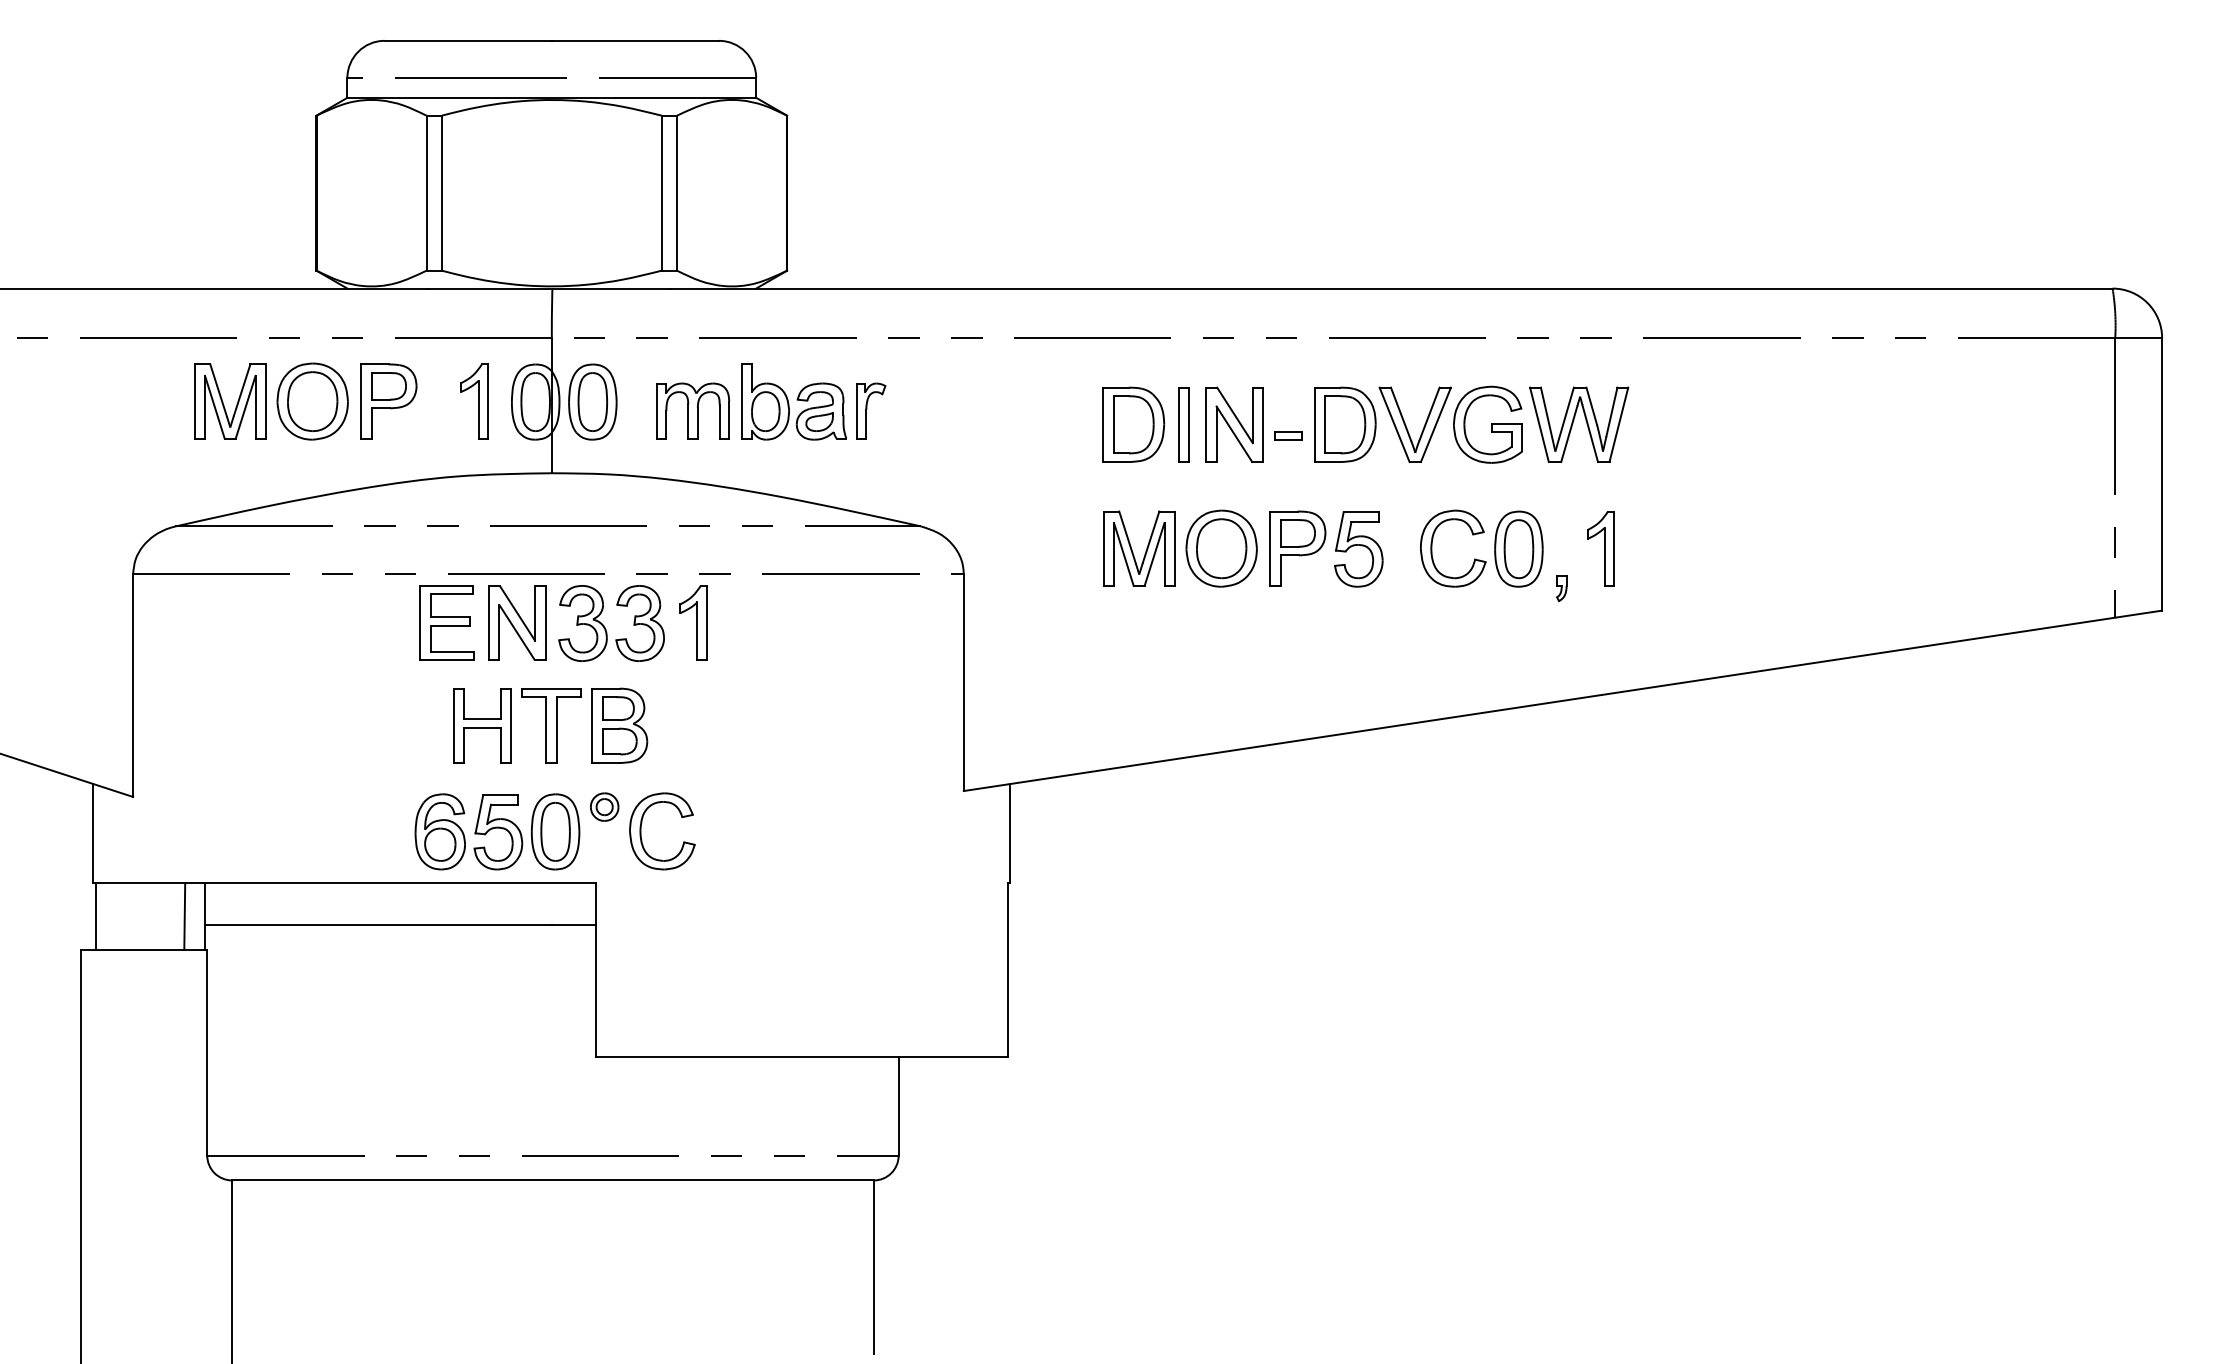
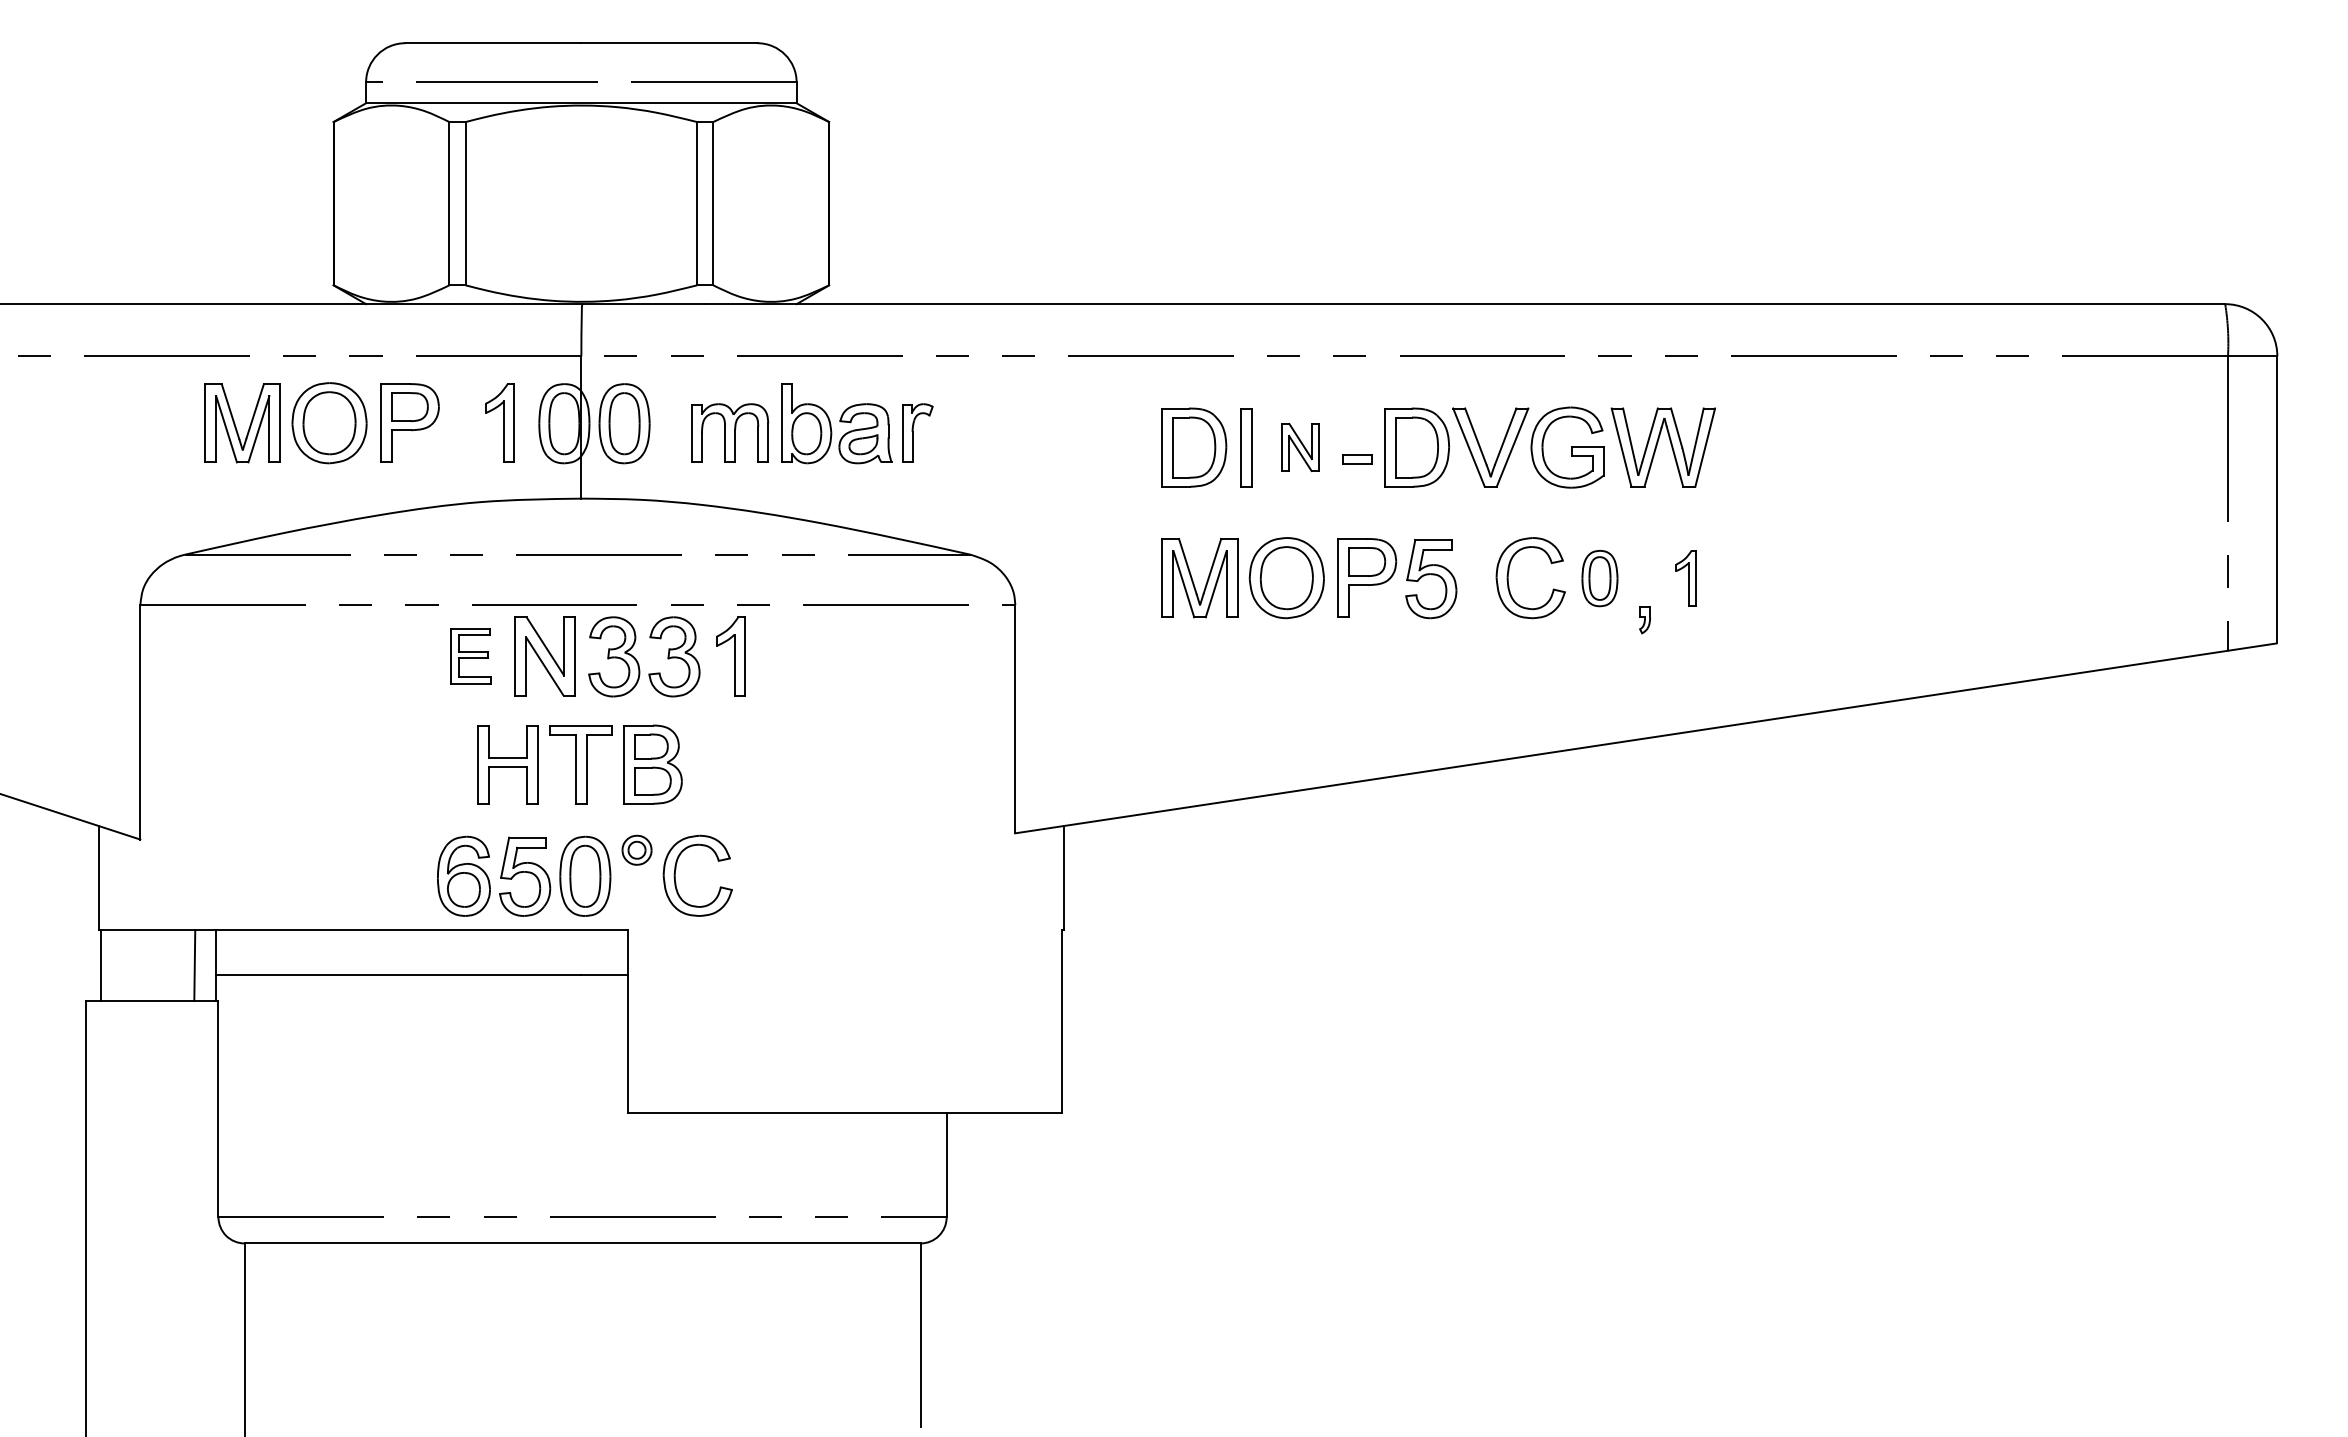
part: (1234, 424) -> (1300, 447), size x0.6
part: (1518, 548) -> (1599, 577), size x0.7
part: (1600, 548) -> (1685, 577), size x0.7
part: (446, 622) -> (470, 655), size x0.7

